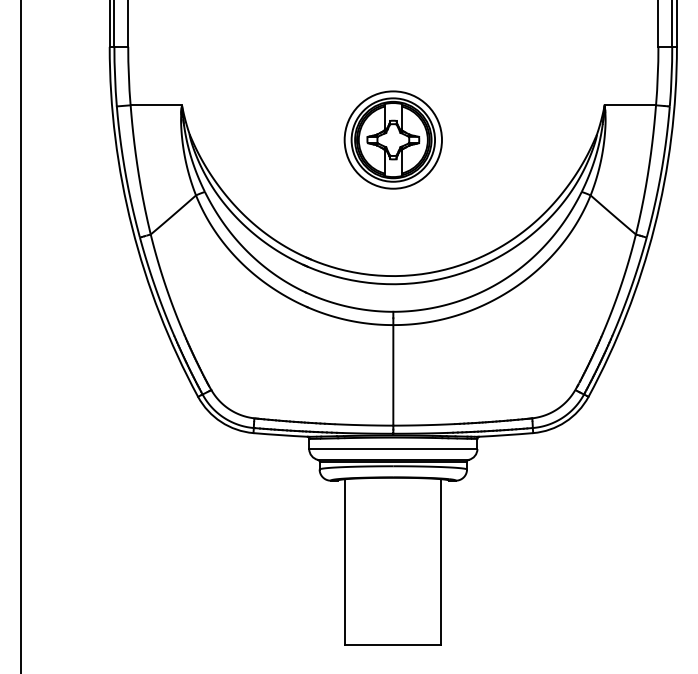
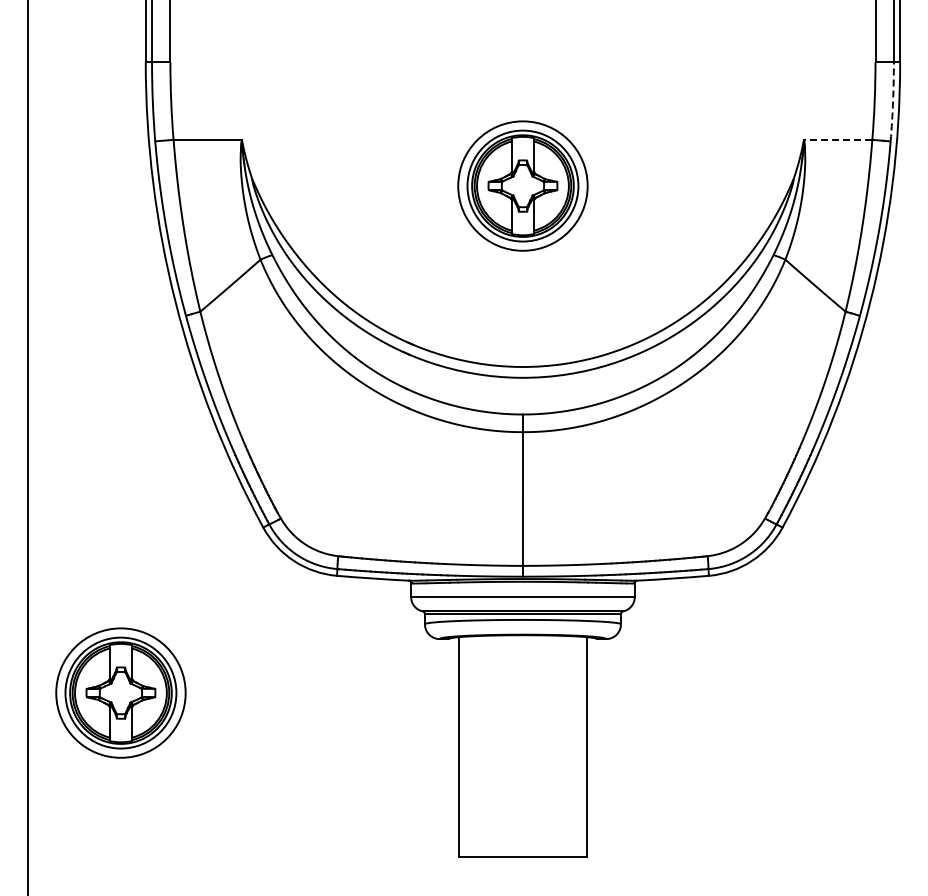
arc: (671, 76) -> (893, 101), solid -> dashed
line: (629, 105) -> (837, 139), solid -> dashed
part: (90, 520) -> (120, 692), added

